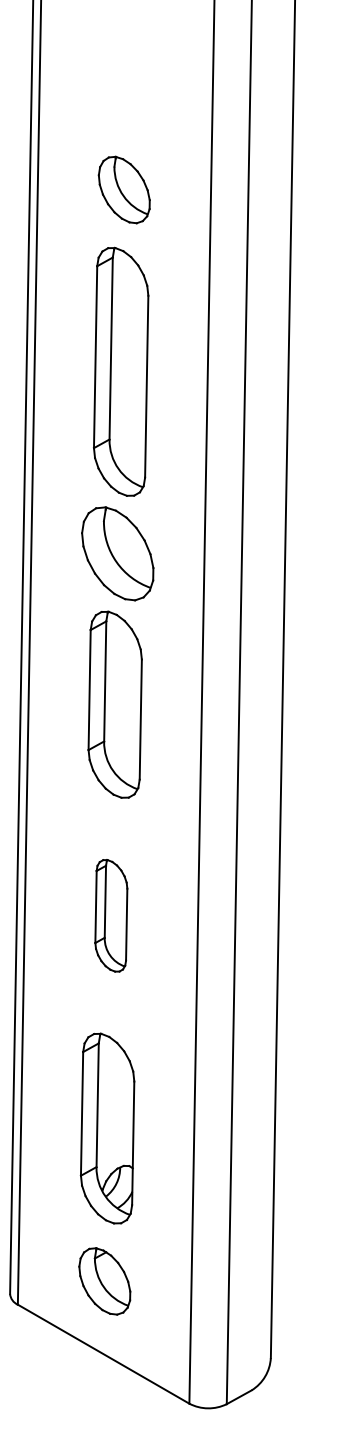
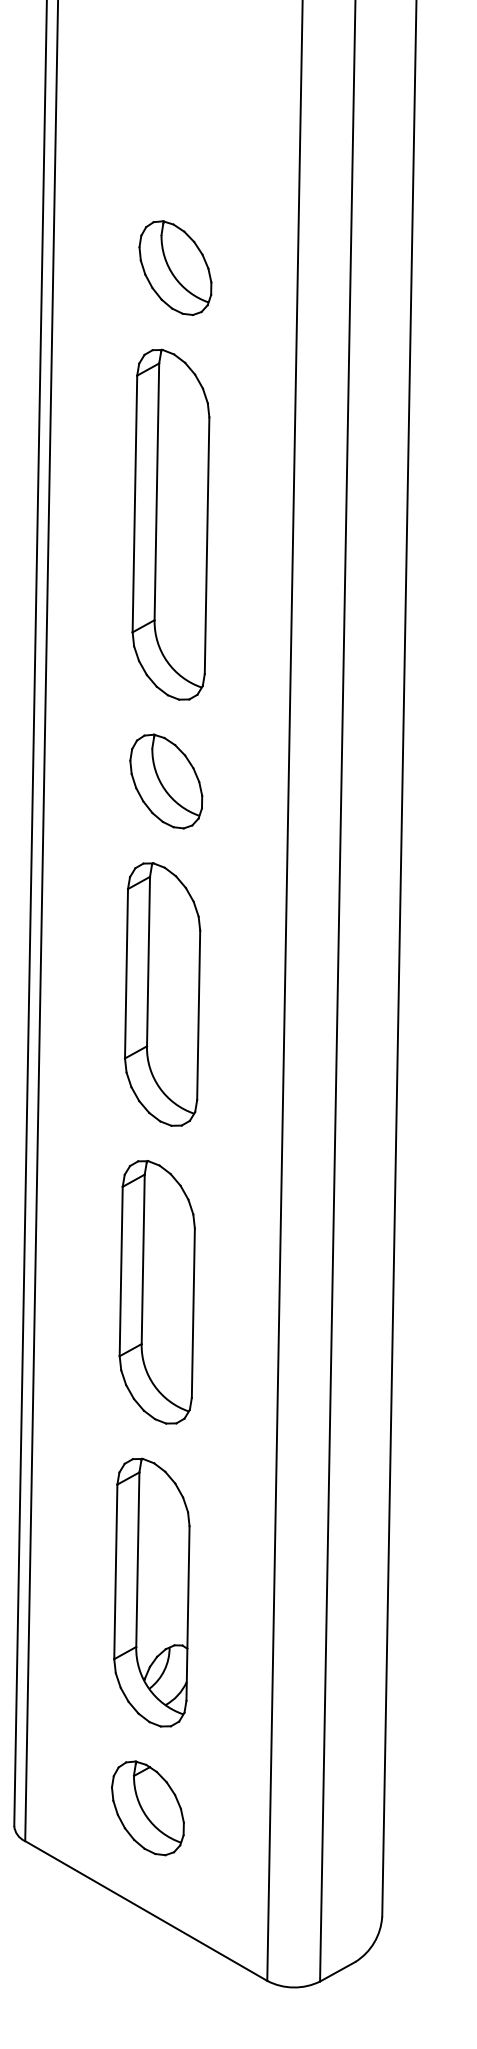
part: (117, 553) -> (166, 781), size x0.71
part: (110, 915) -> (156, 1292), size x1.67

